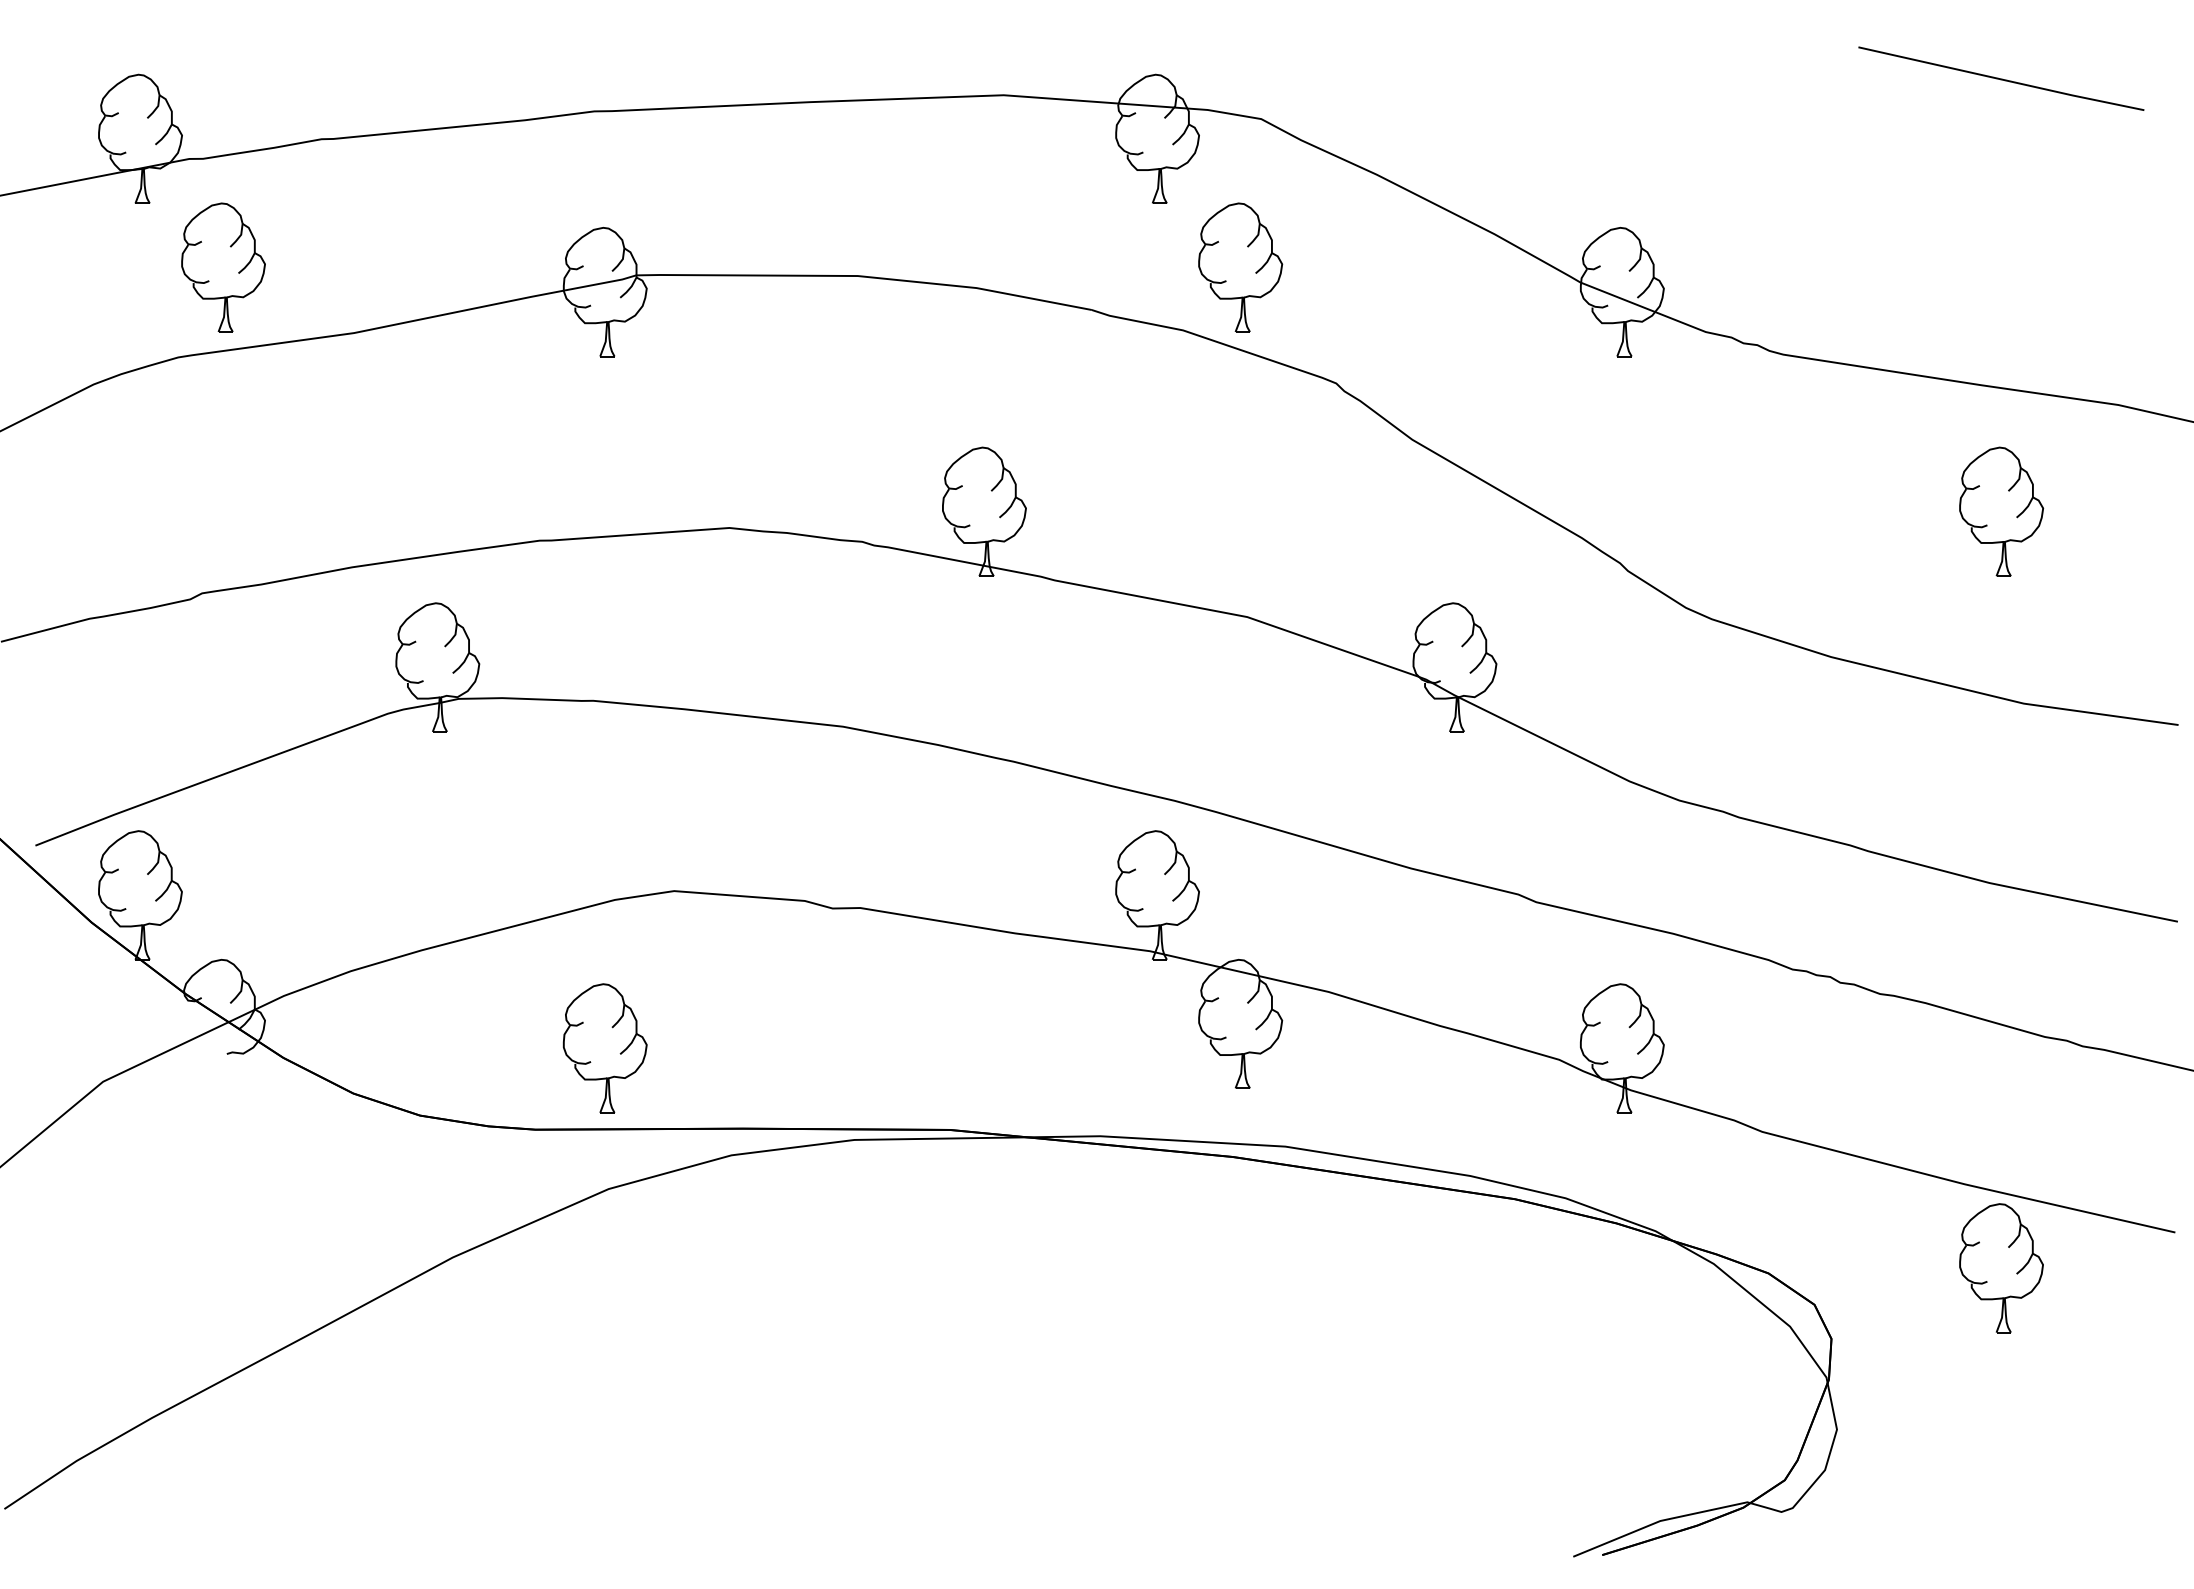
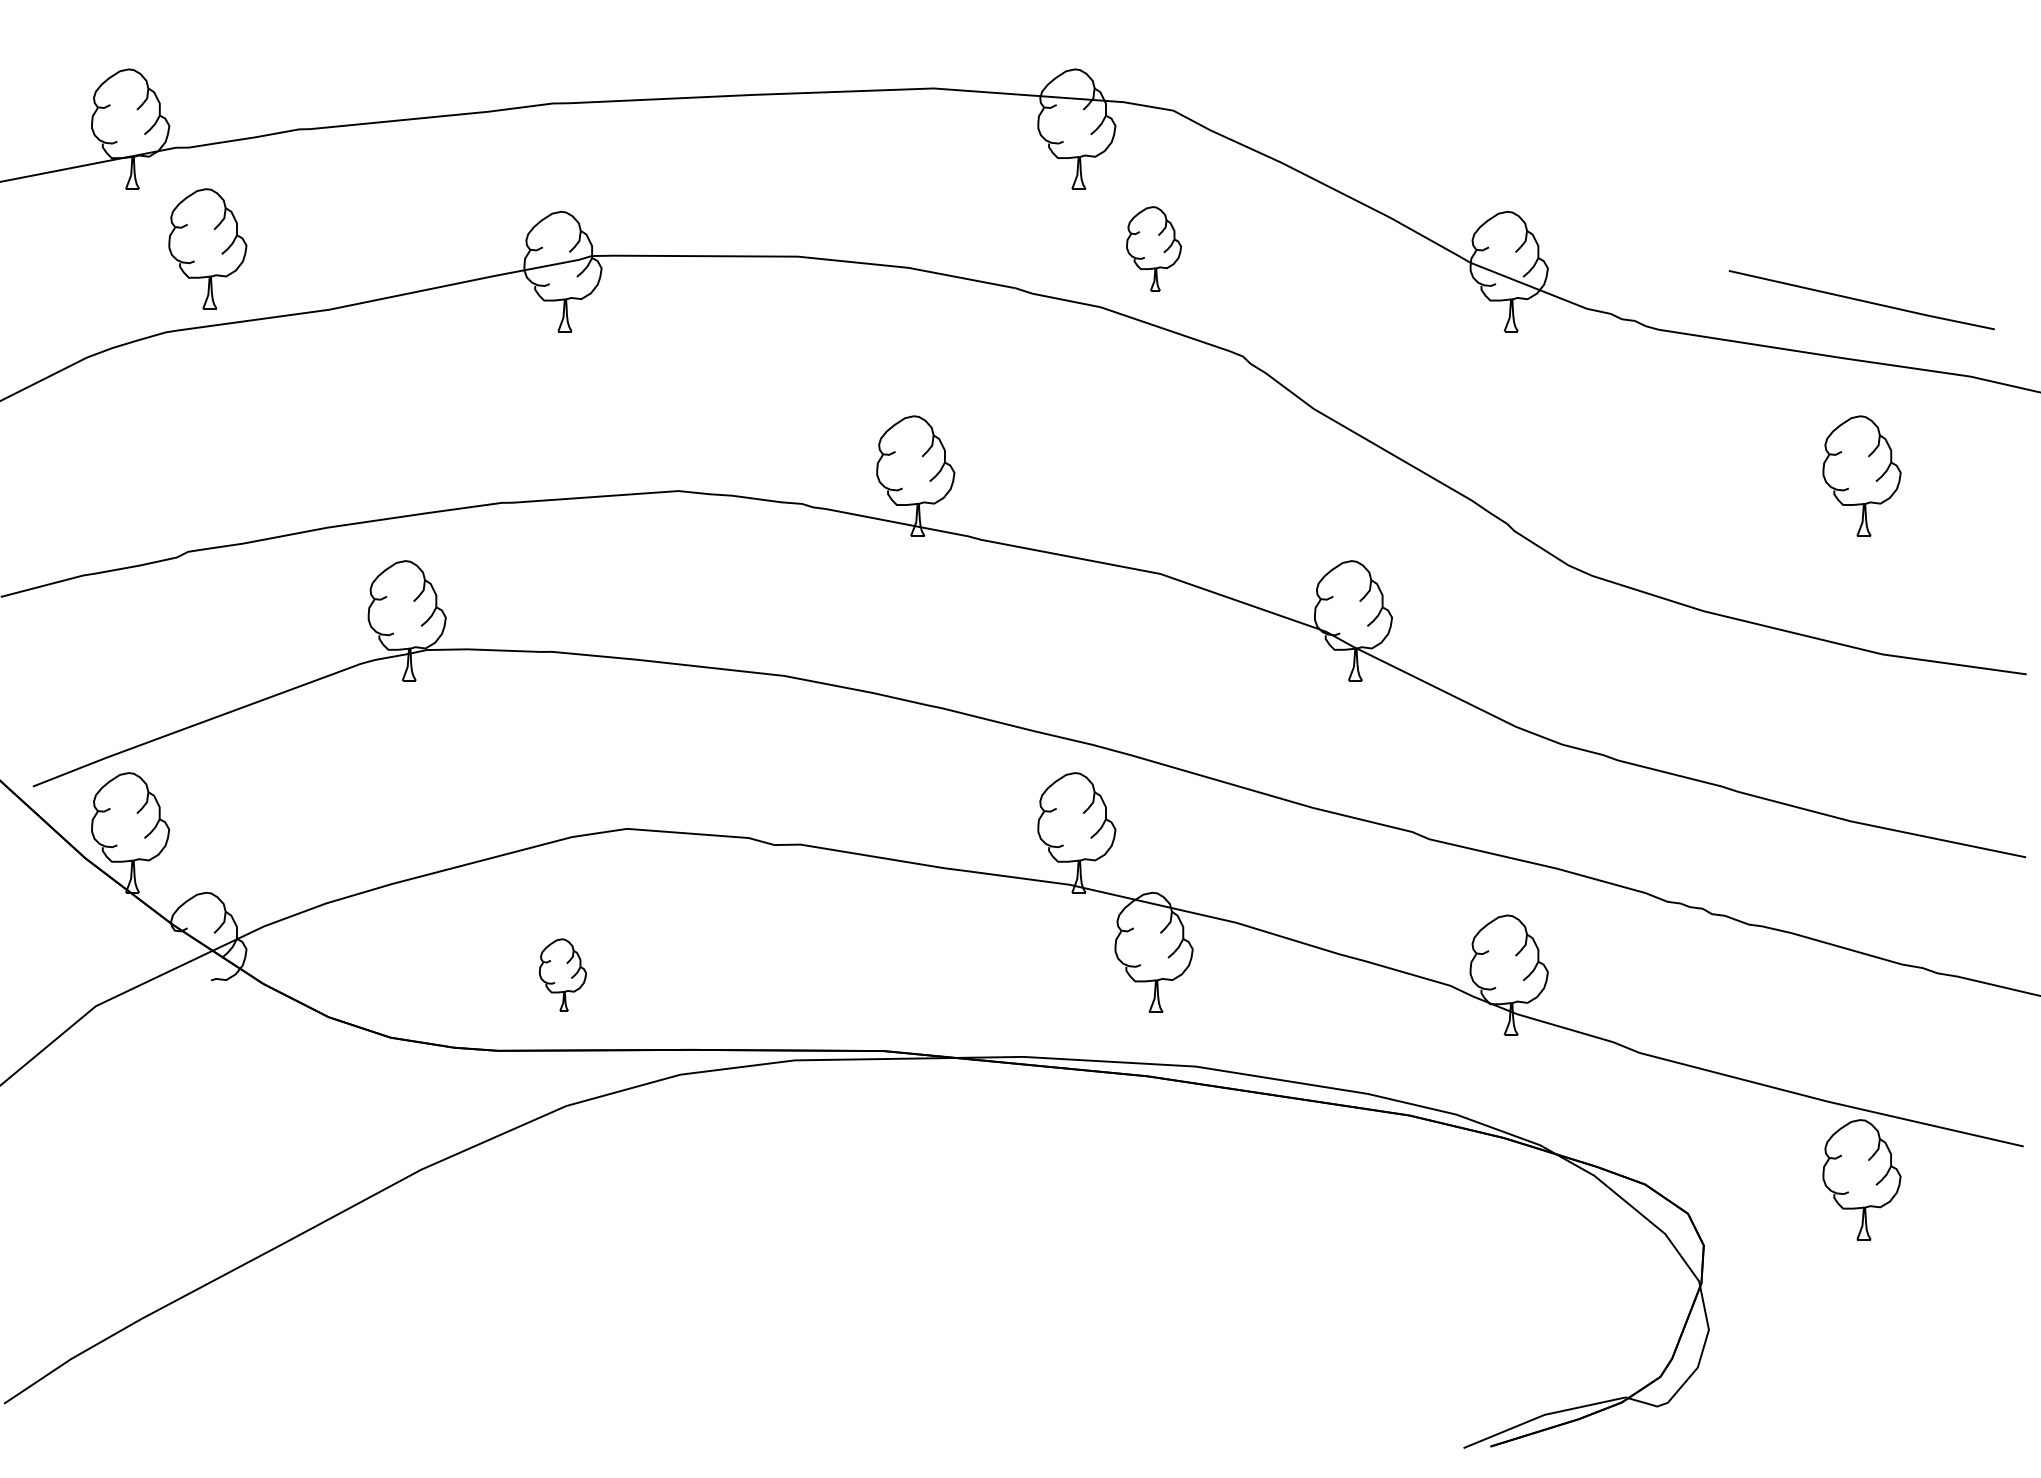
line: (2000, 79) -> (1861, 300), moved
part: (1239, 267) -> (1153, 248), size x0.7
part: (604, 1047) -> (562, 974), size x0.6

